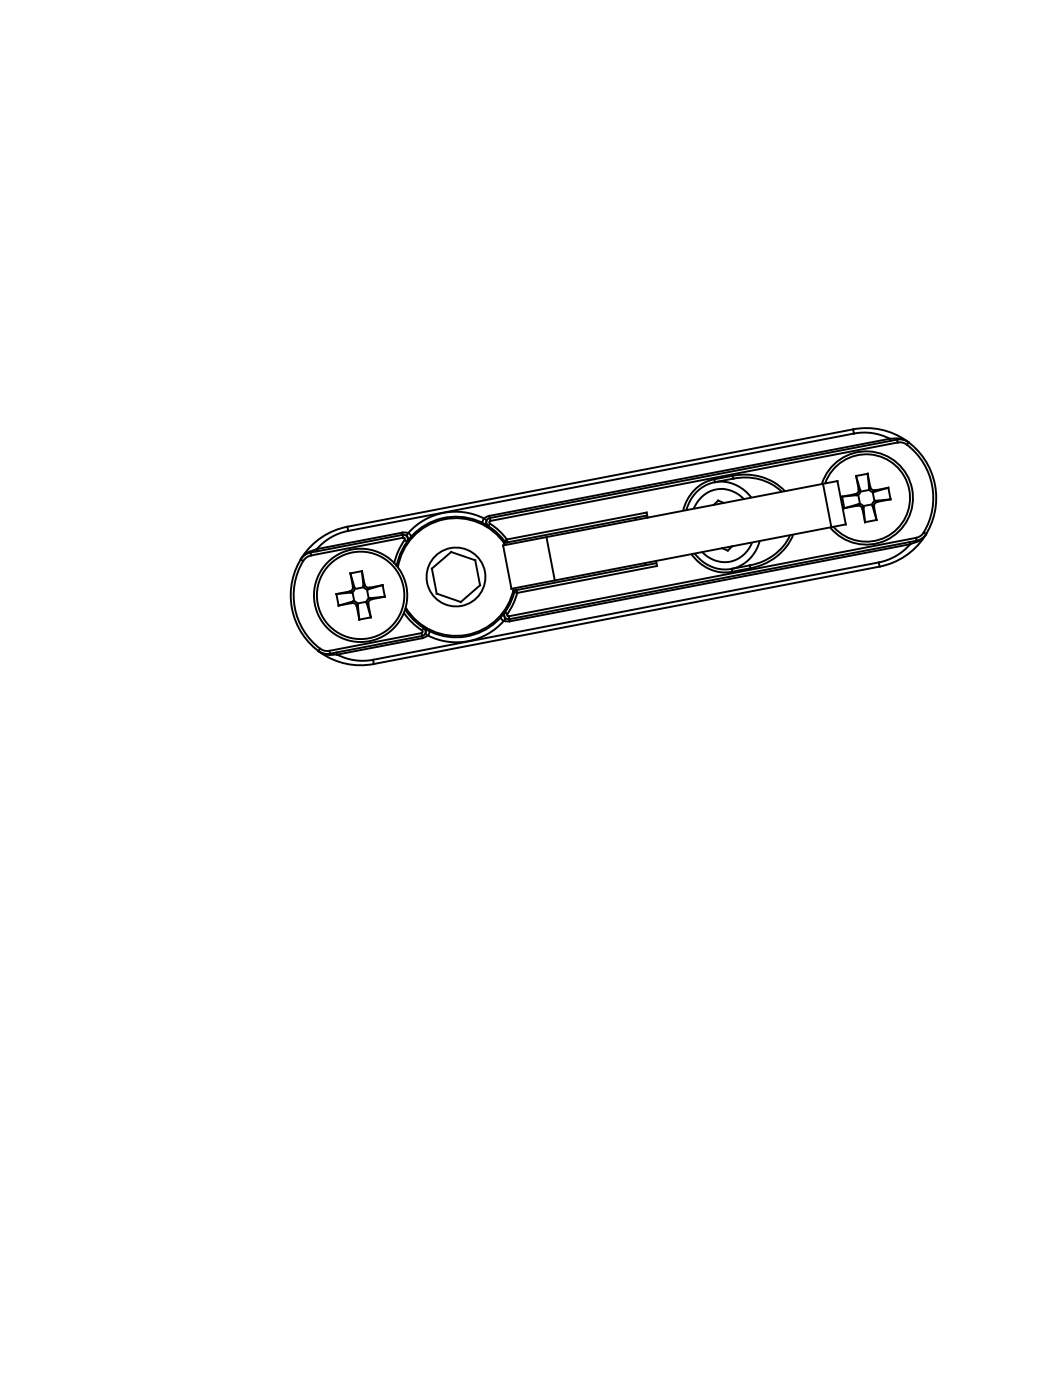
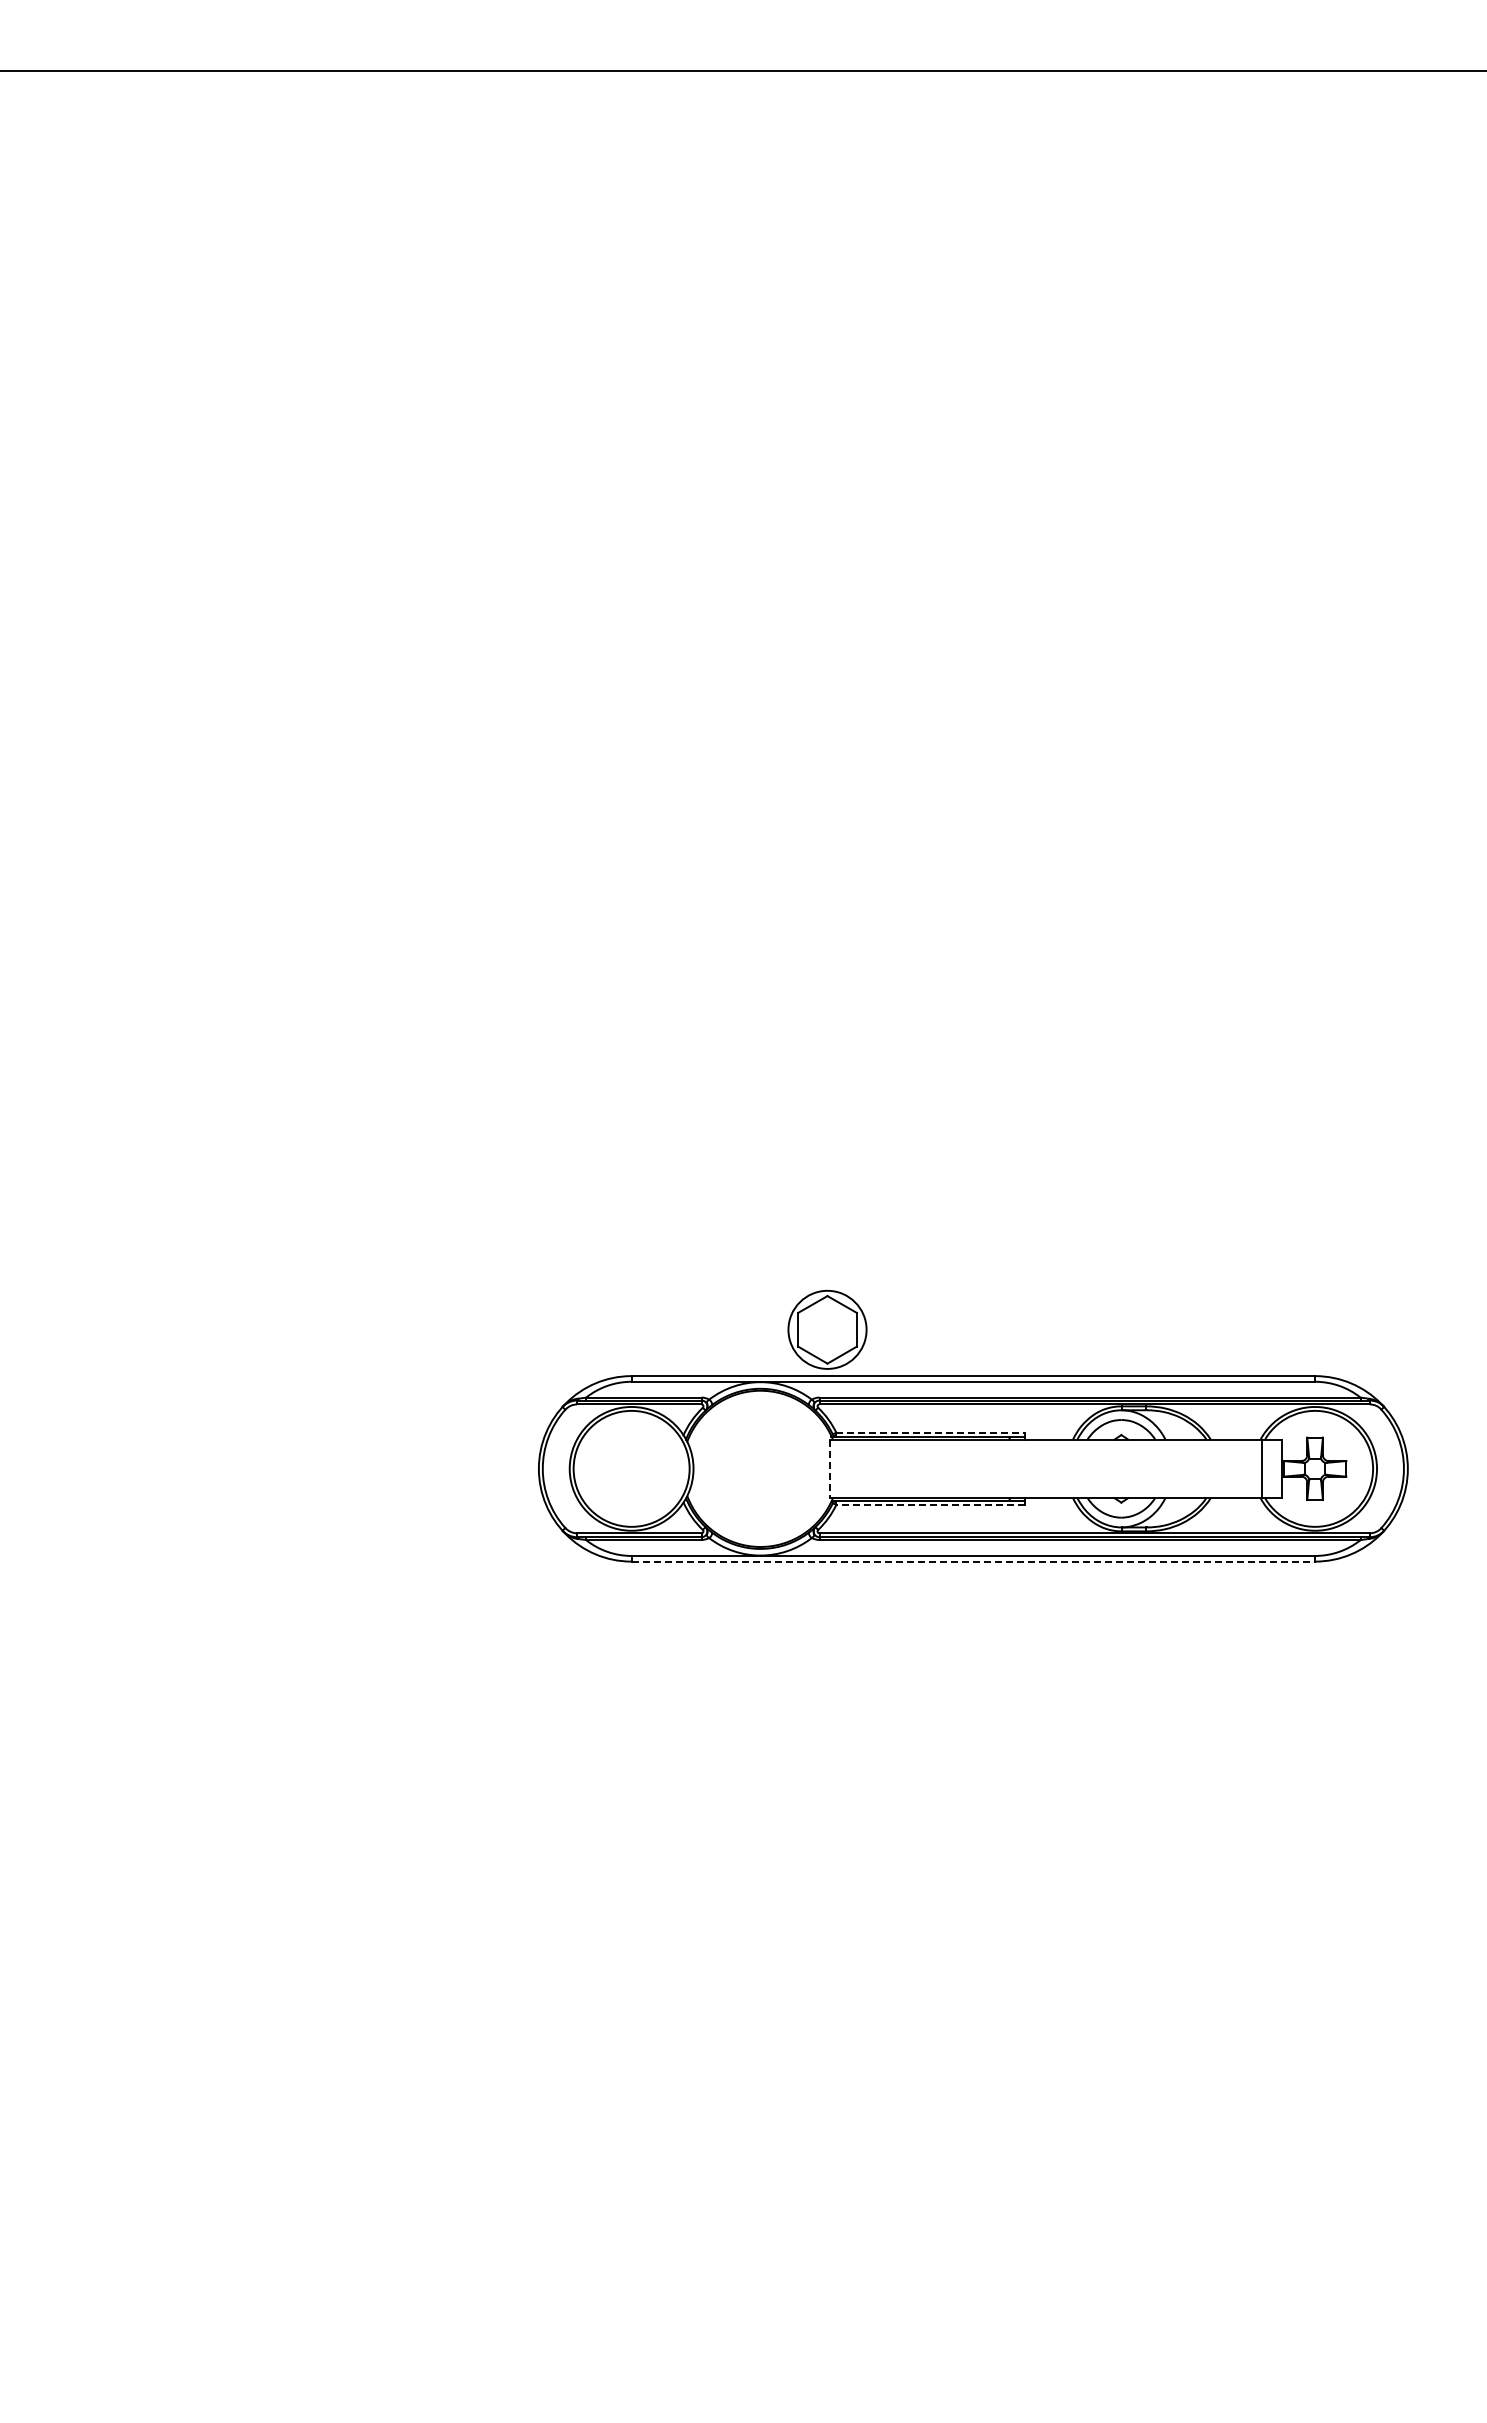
line: (577, 525) -> (931, 1432), solid -> dashed
line: (550, 558) -> (888, 1468), removed
line: (507, 567) -> (829, 1469), solid -> dashed
part: (455, 576) -> (827, 1329), moved
line: (586, 579) -> (930, 1505), solid -> dashed
part: (360, 595) -> (631, 1468), removed
line: (626, 615) -> (973, 1561), solid -> dashed

